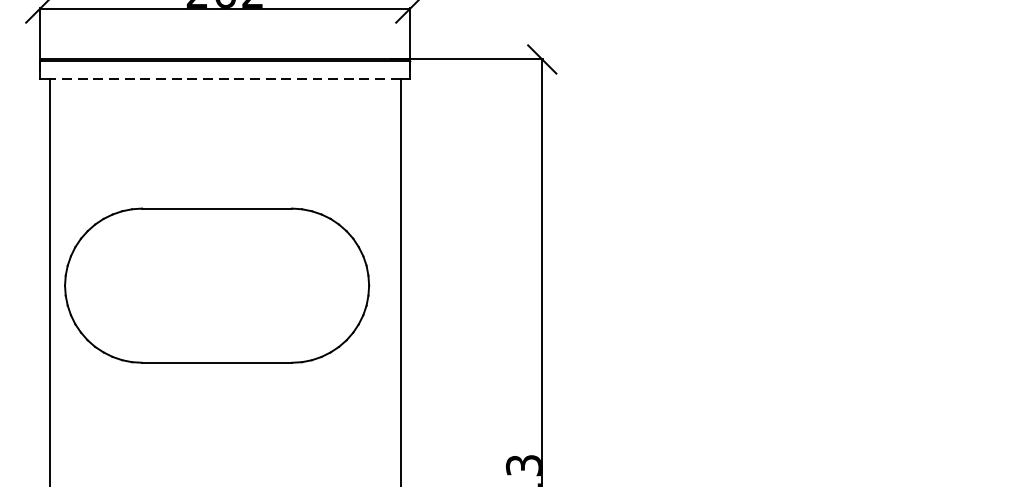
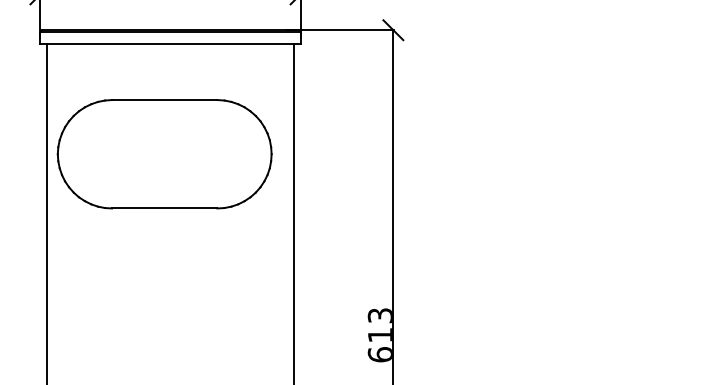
line: (225, 78) -> (170, 43), dashed -> solid
part: (216, 286) -> (164, 154), moved

